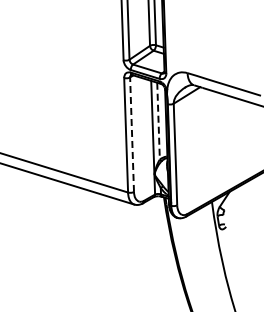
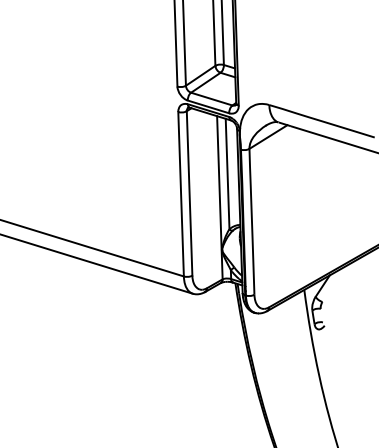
line: (158, 121) -> (227, 174), dashed -> solid
line: (132, 134) -> (190, 193), dashed -> solid

